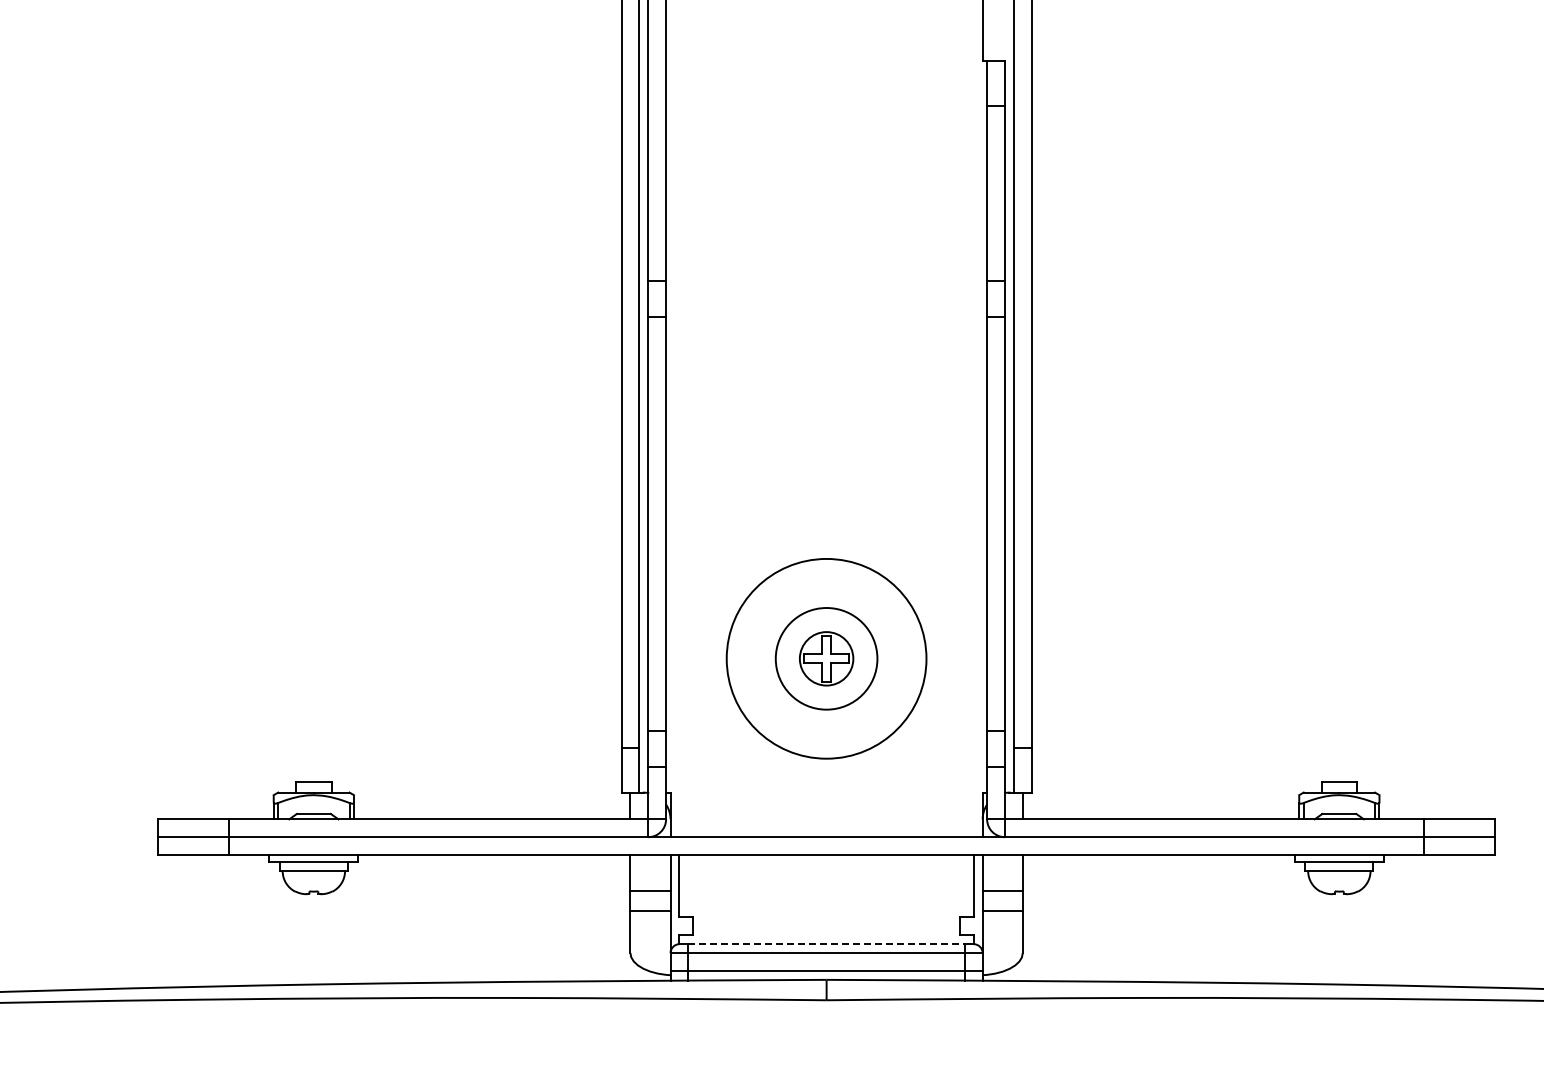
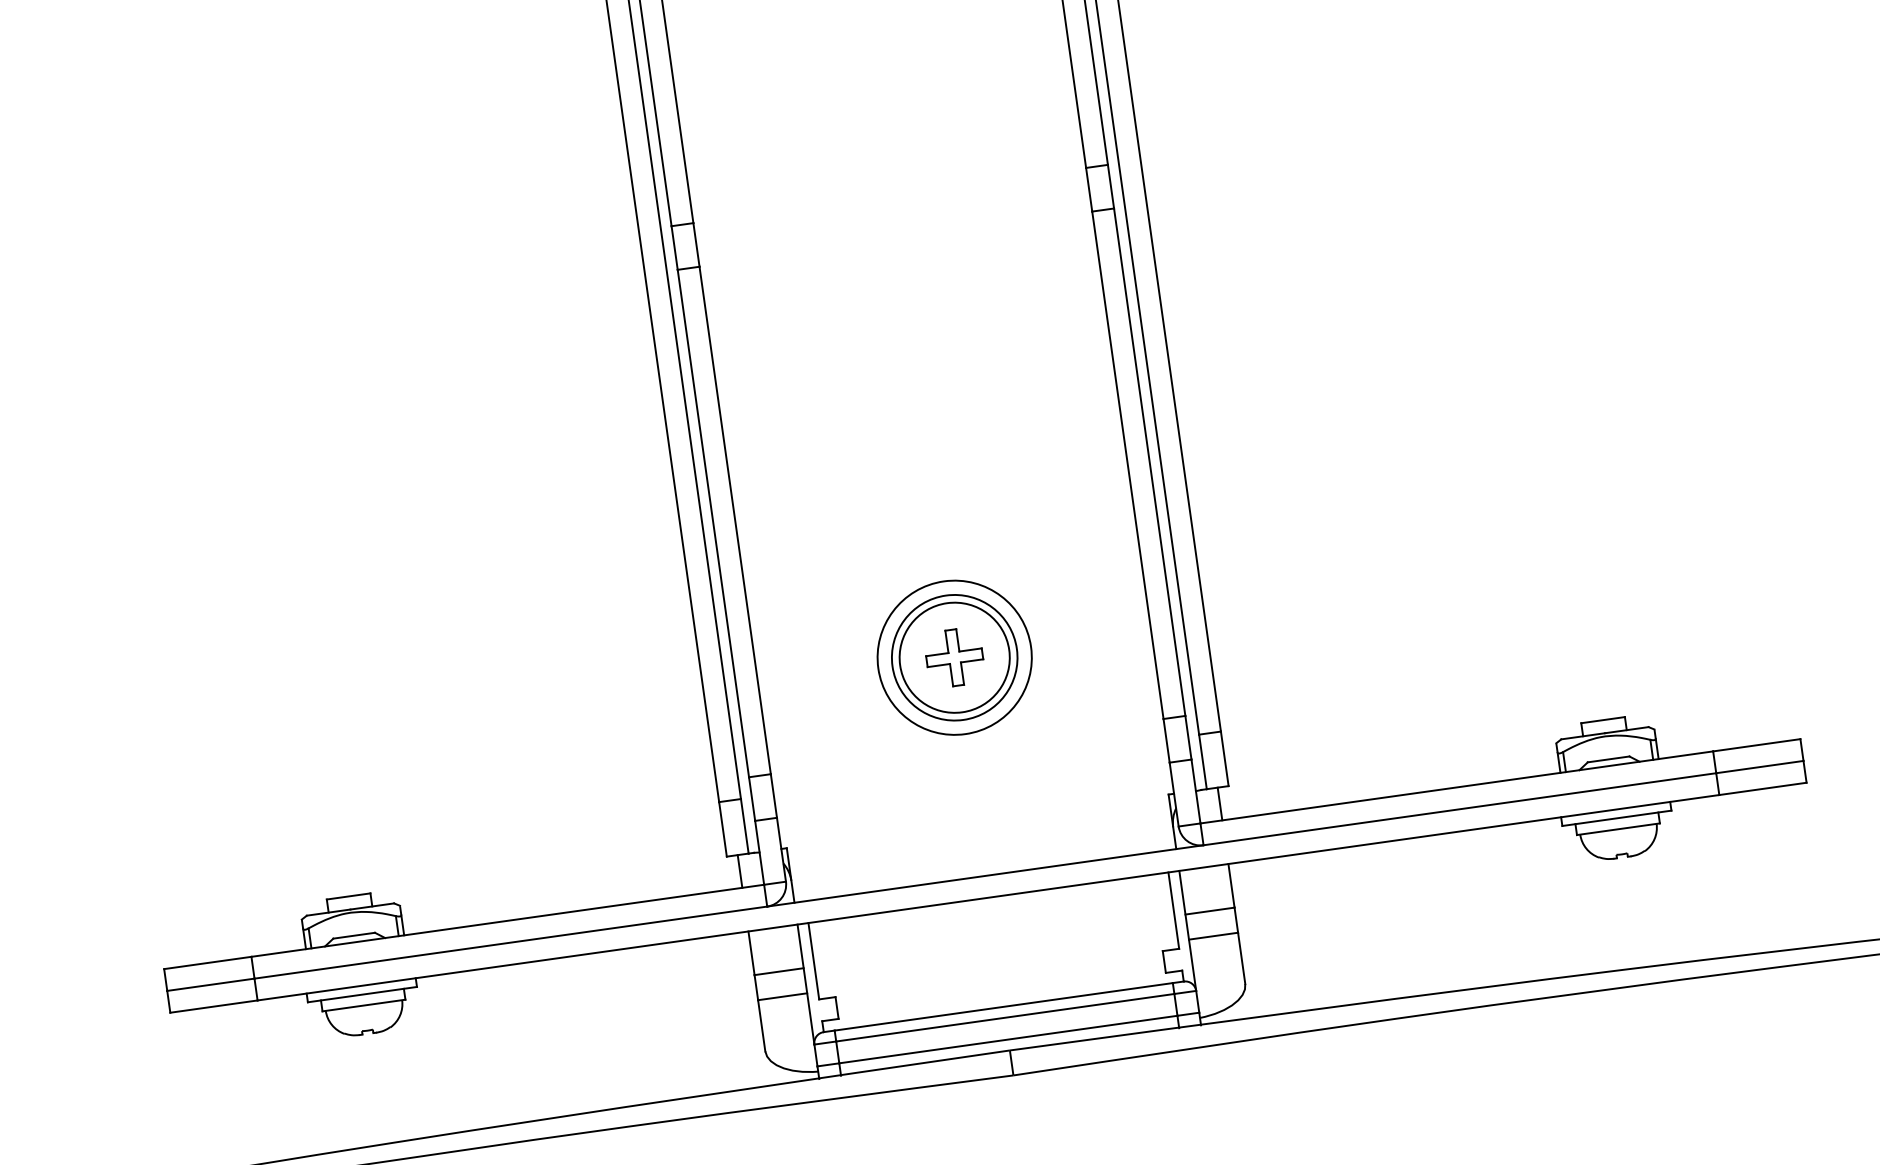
circle: (826, 658) -> (954, 657), size x0.62
circle: (826, 658) -> (954, 657), size x1.67
line: (827, 944) -> (1004, 1007), dashed -> solid

